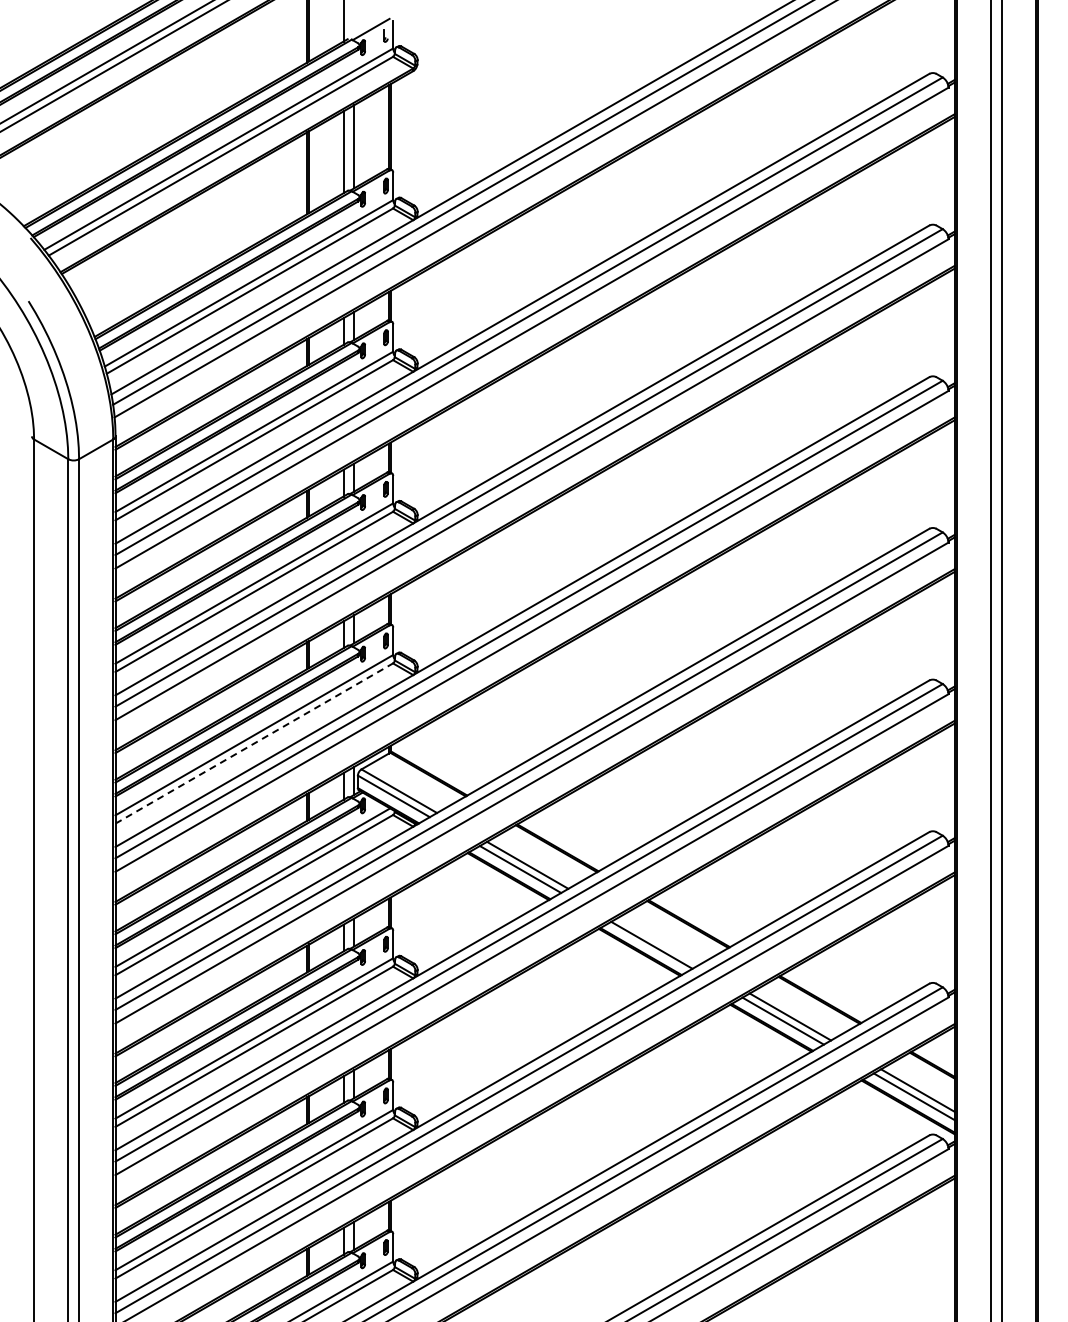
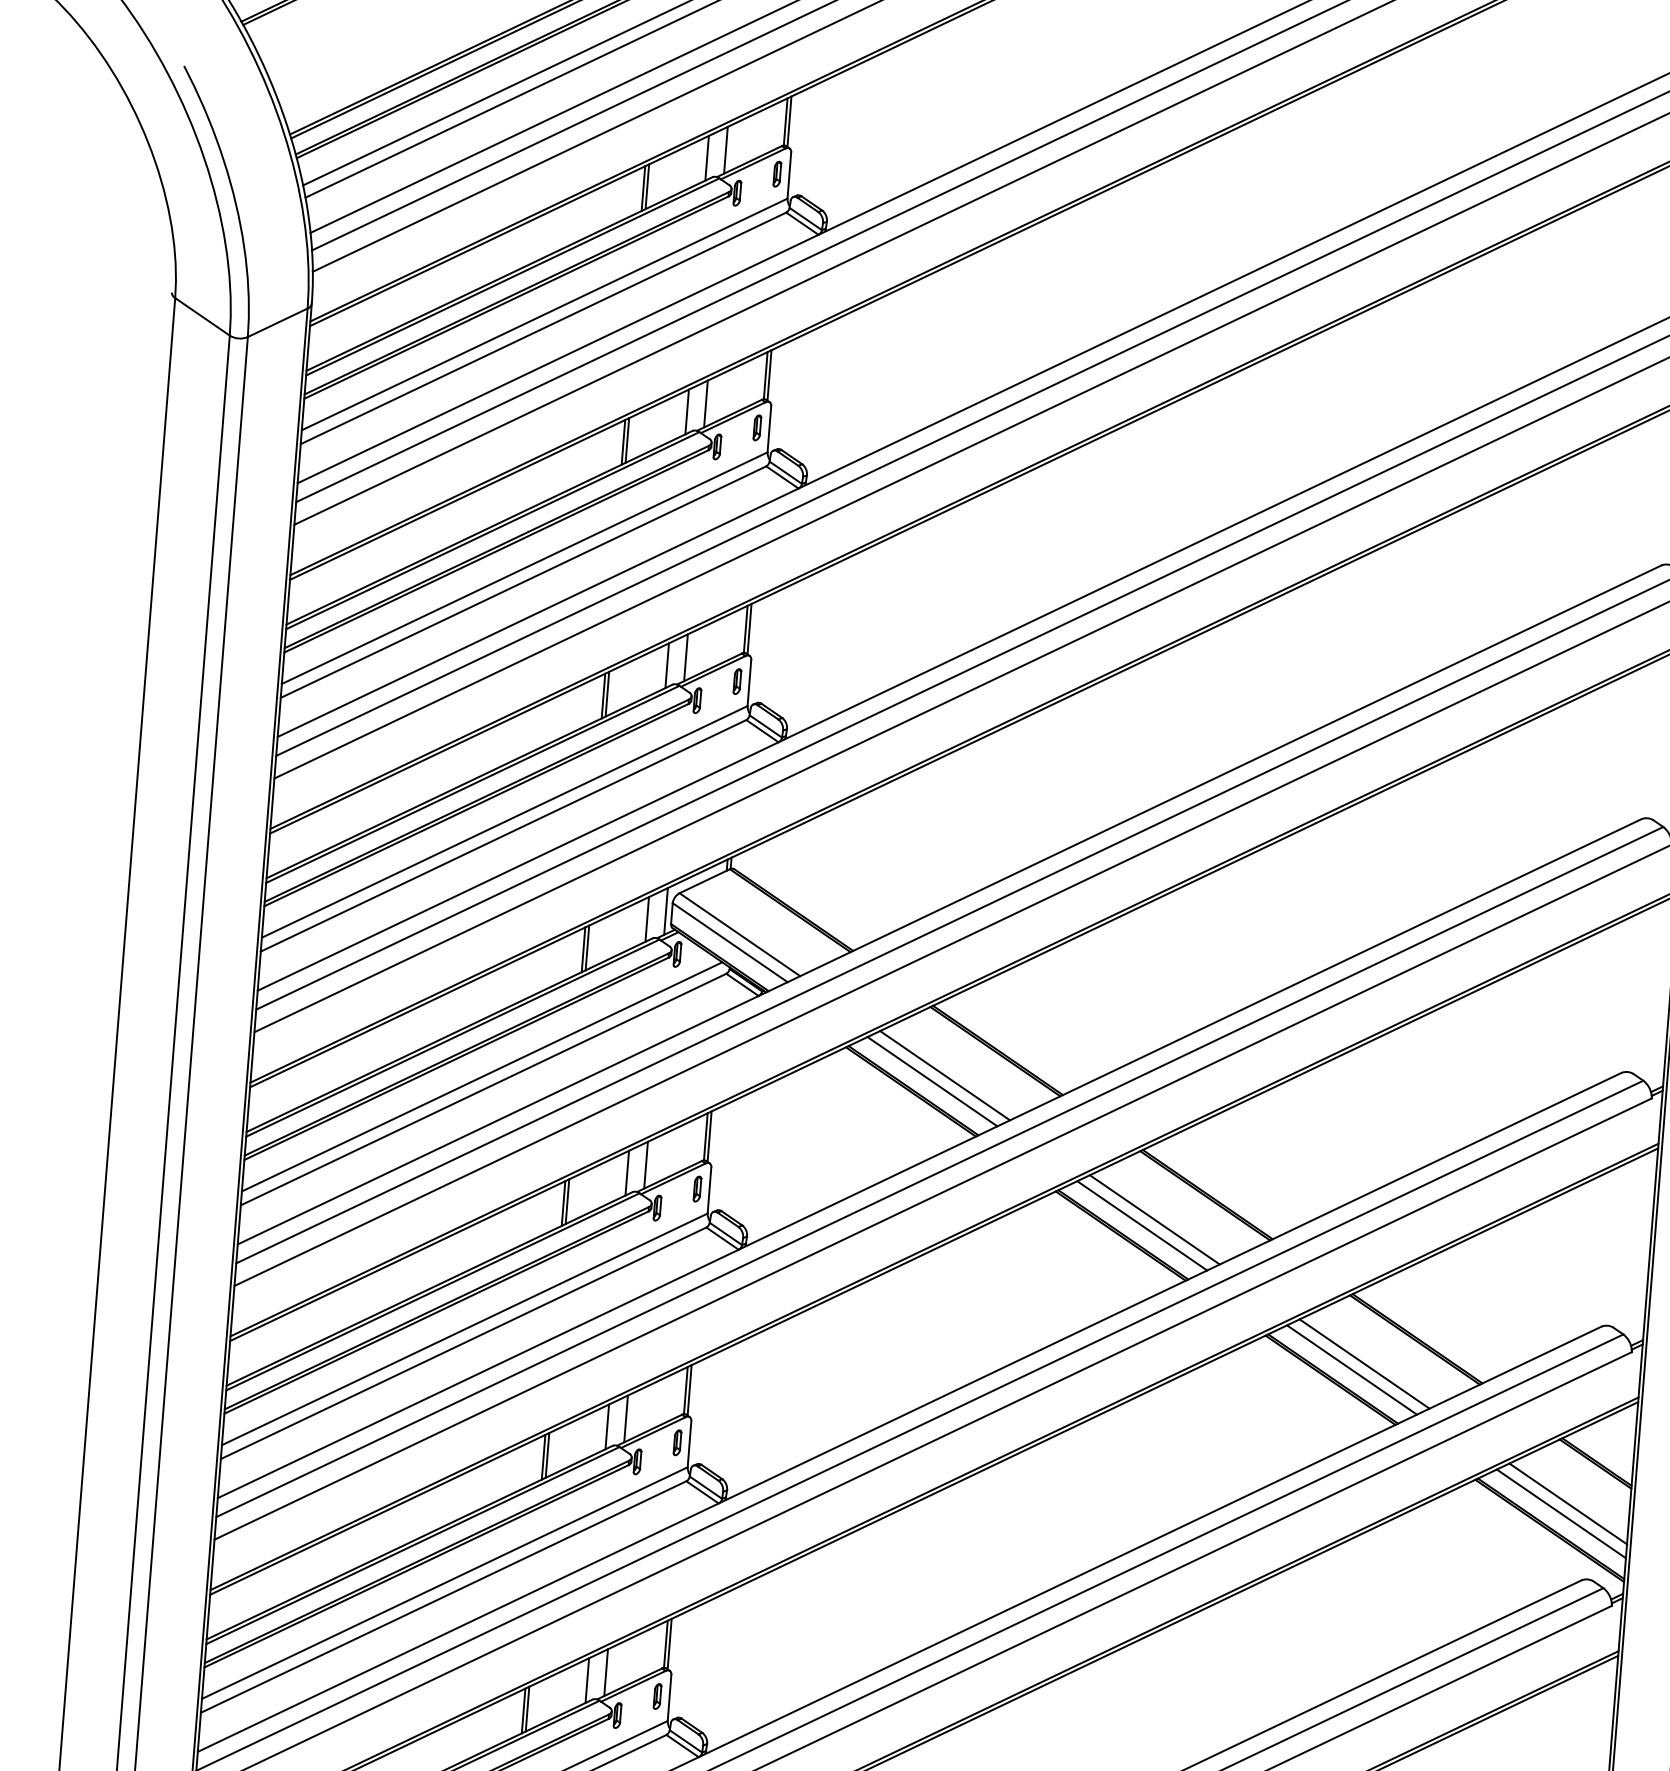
line: (254, 743) -> (503, 835), dashed -> solid
line: (658, 940) -> (1153, 1218), added

